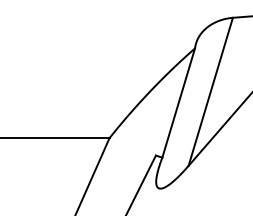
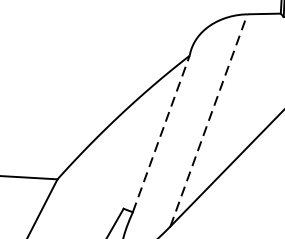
line: (210, 91) -> (208, 119), solid -> dashed
line: (178, 102) -> (161, 133), solid -> dashed

